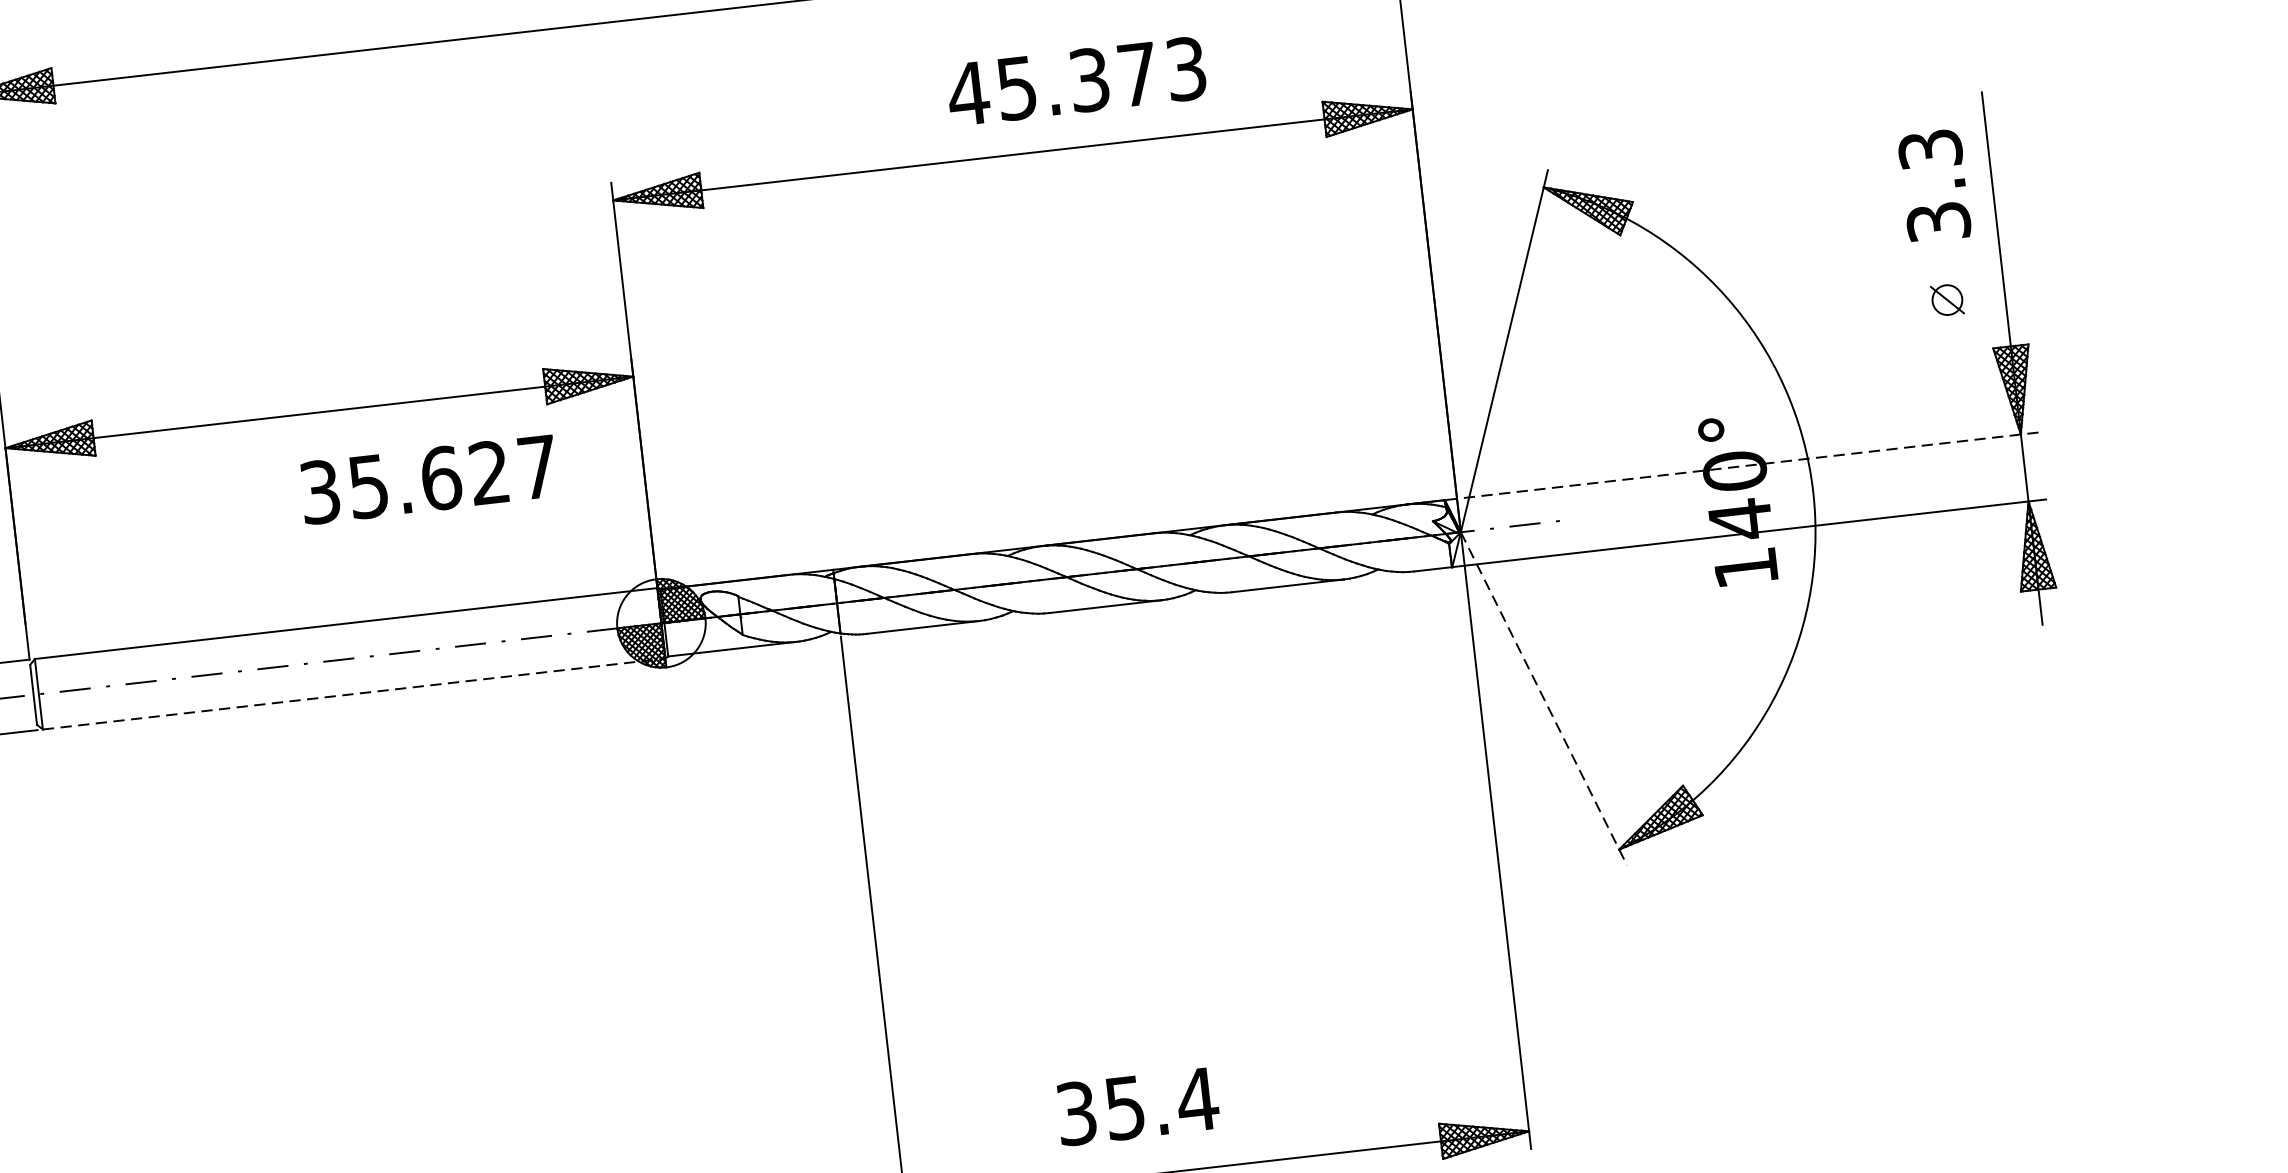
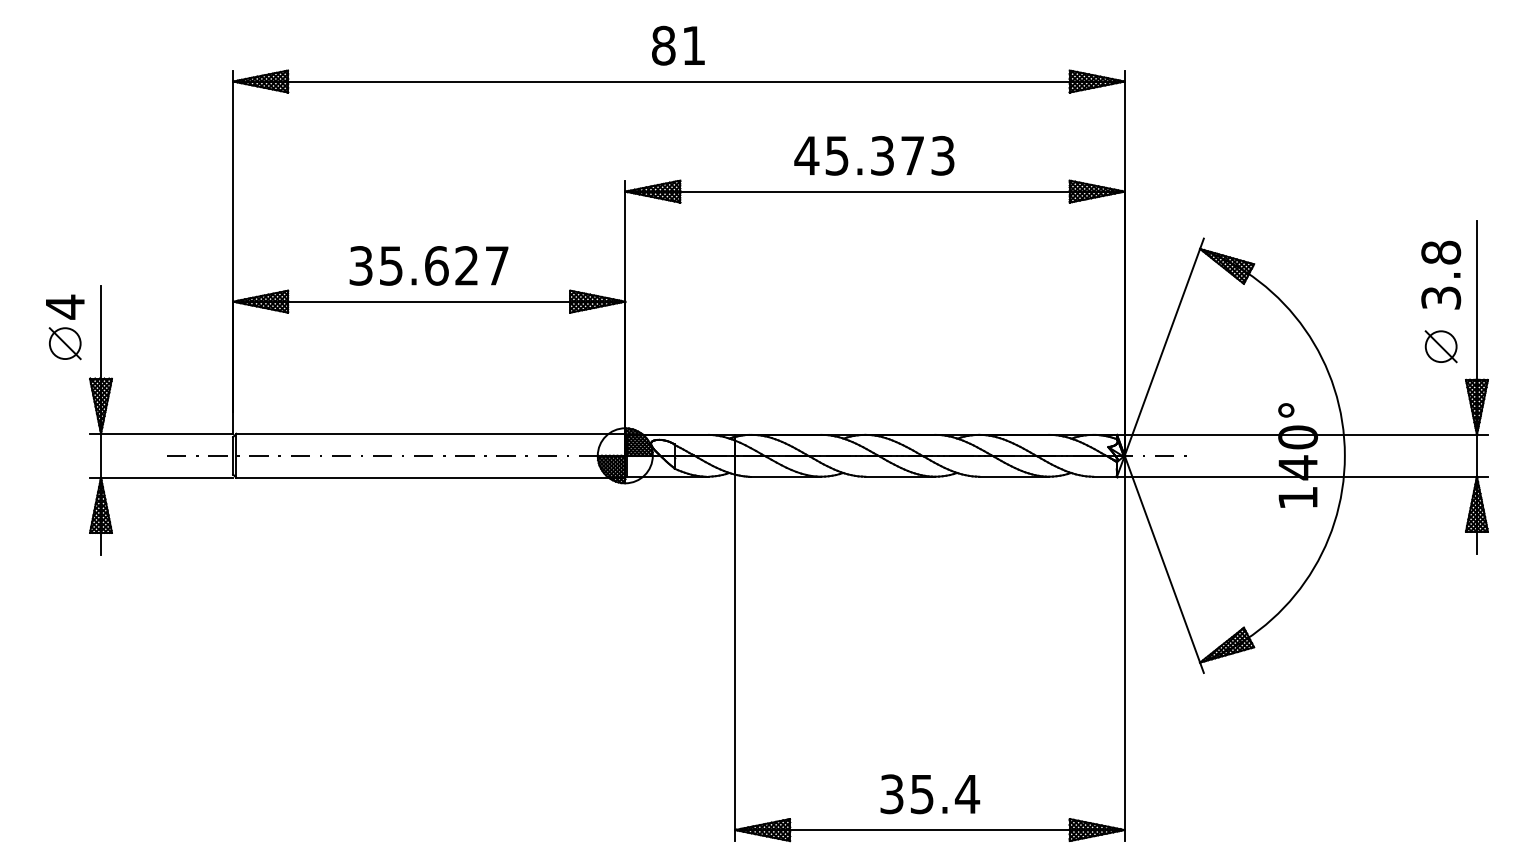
text: (1076, 80) -> (874, 155), moved
text: (1930, 149) -> (1441, 252), 3.3 -> 3.8
part: (1946, 299) -> (1440, 346), size x1.67
line: (1741, 465) -> (1302, 434), dashed -> solid
text: (428, 479) -> (428, 265), moved
line: (355, 693) -> (431, 477), dashed -> solid
line: (1544, 699) -> (1164, 564), dashed -> solid
text: (1138, 1106) -> (930, 794), moved

